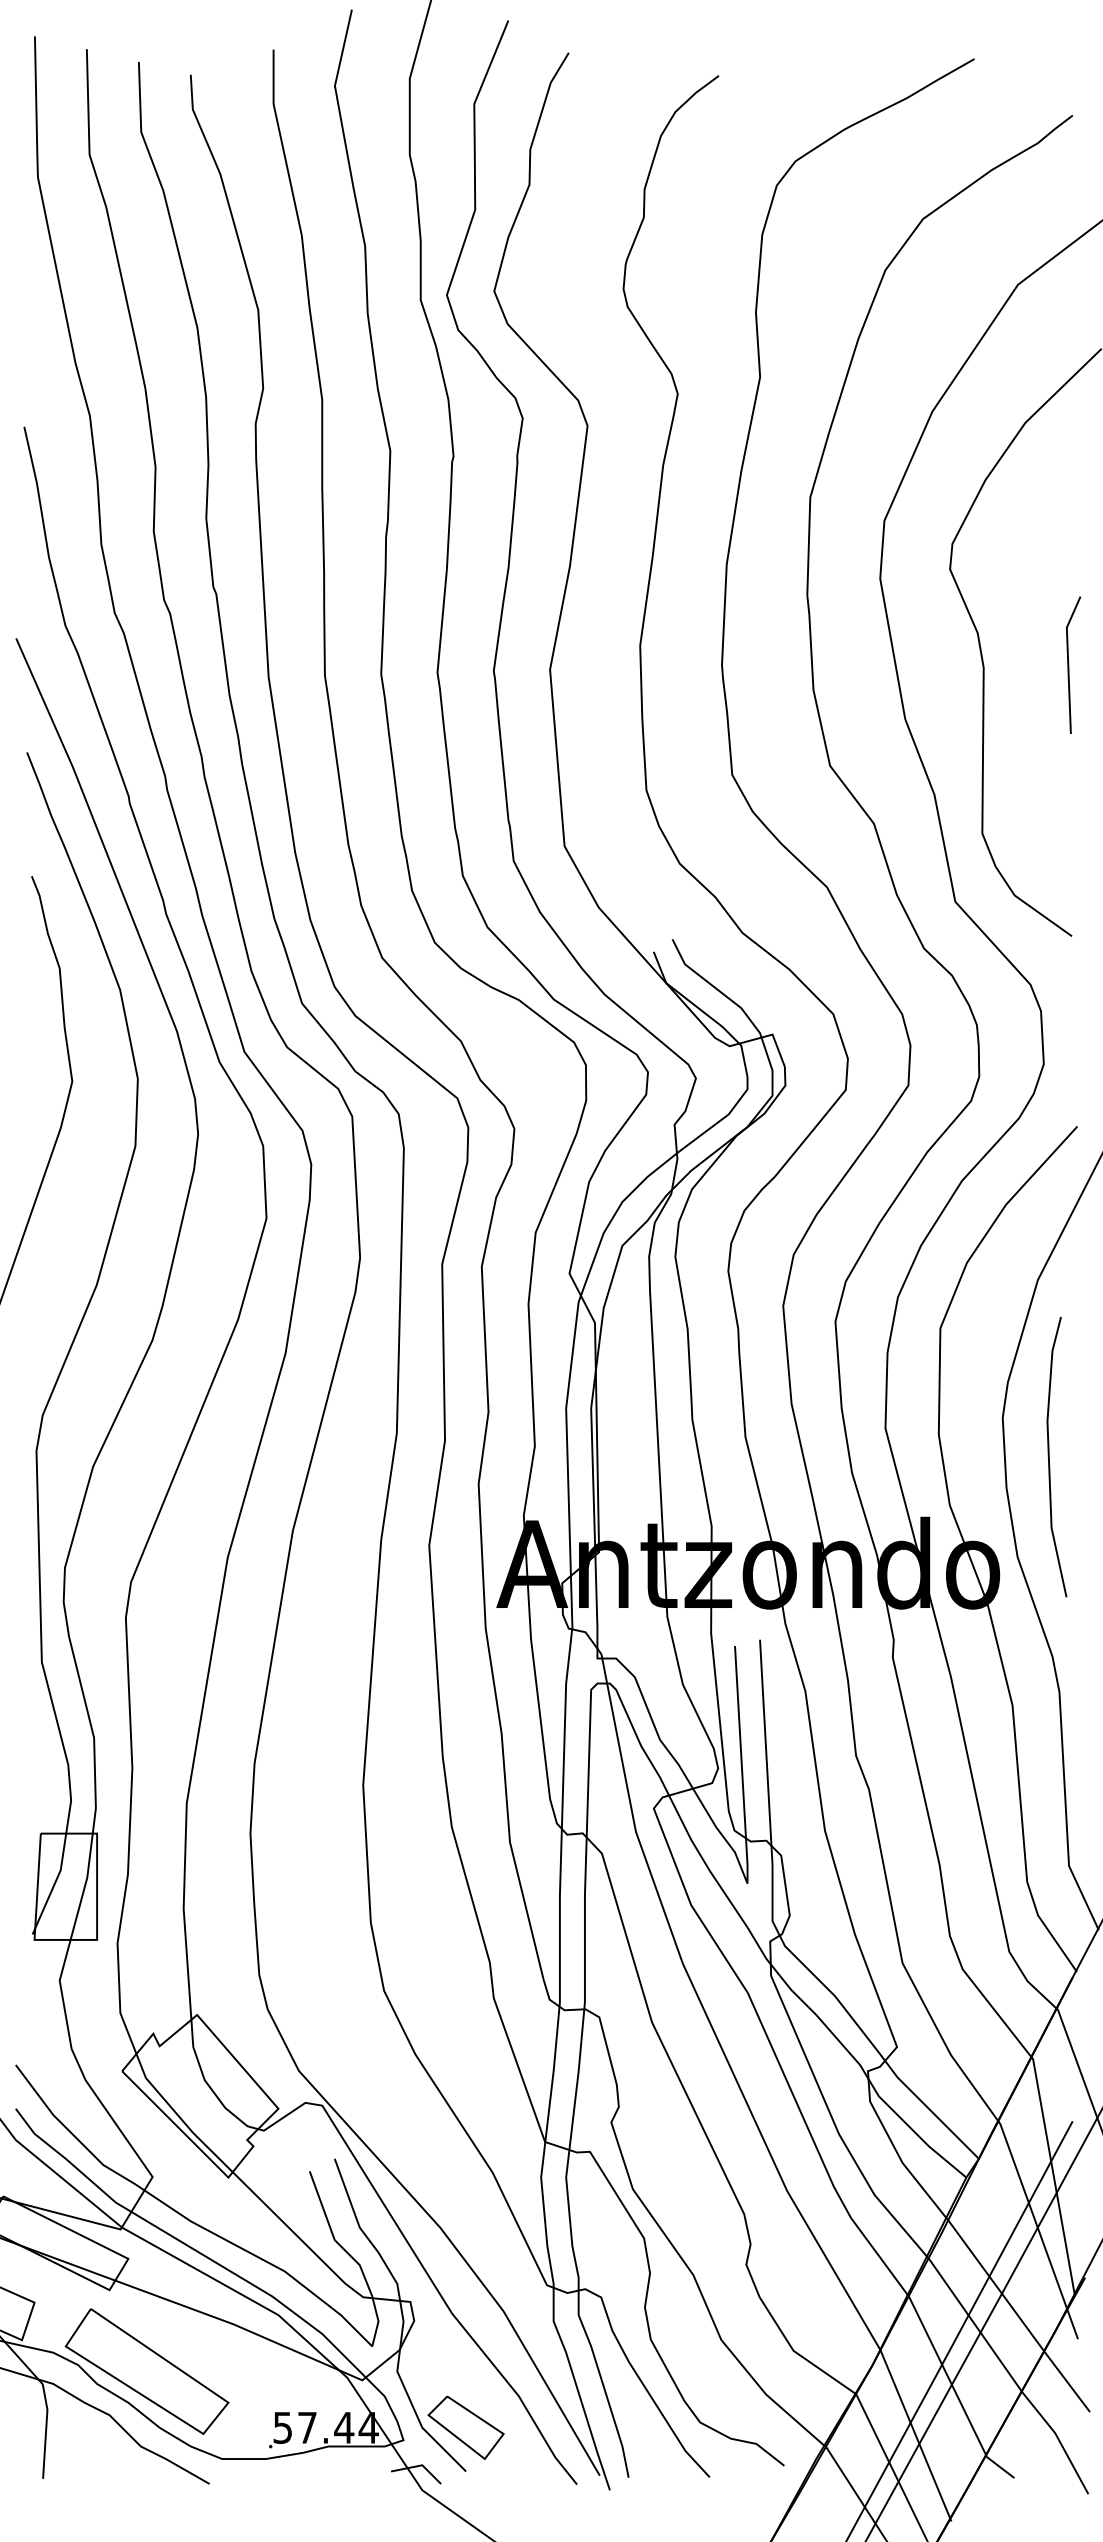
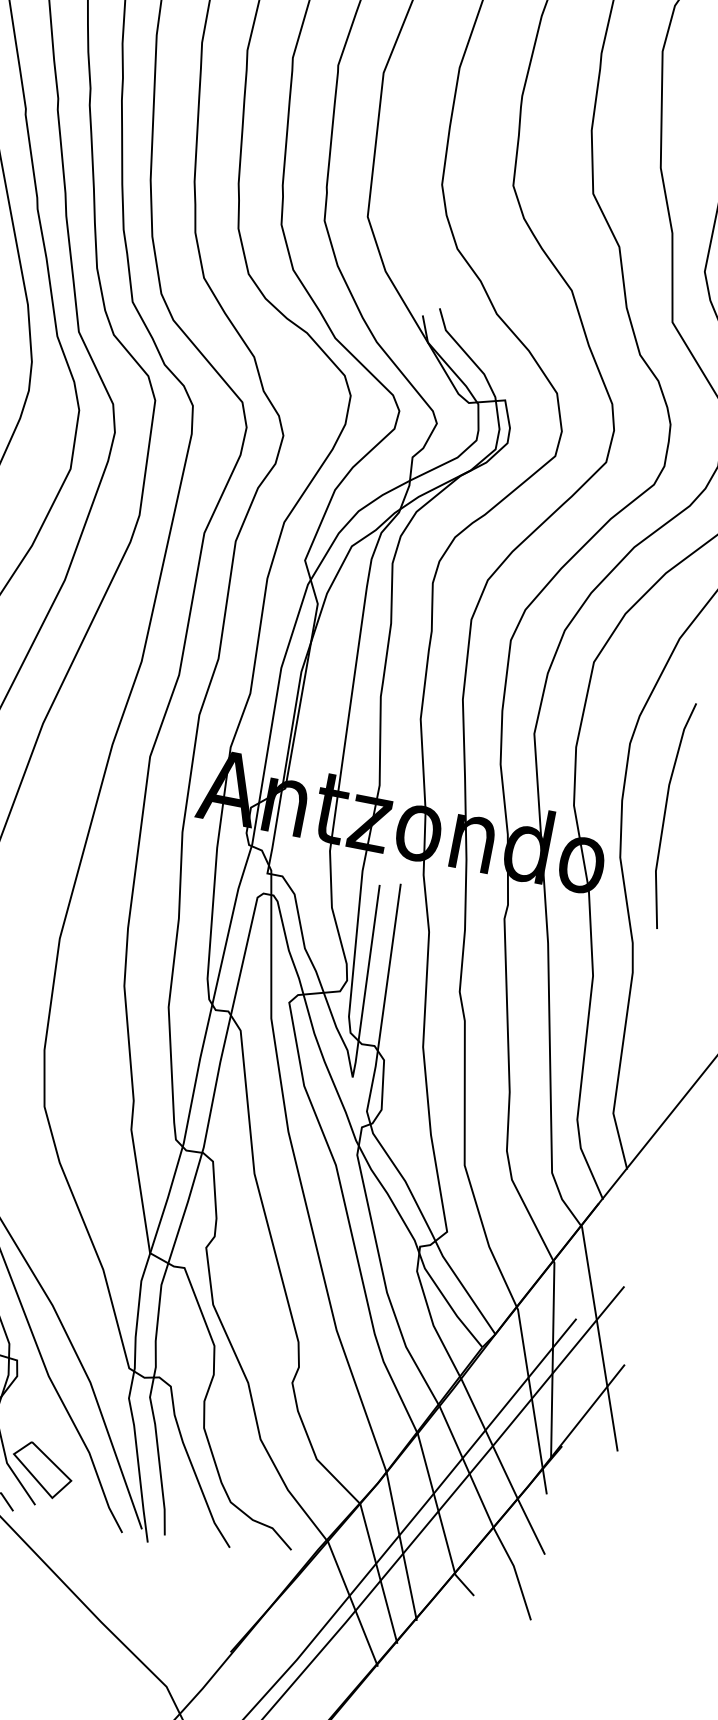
line: (1049, 1457) -> (665, 814), moved

